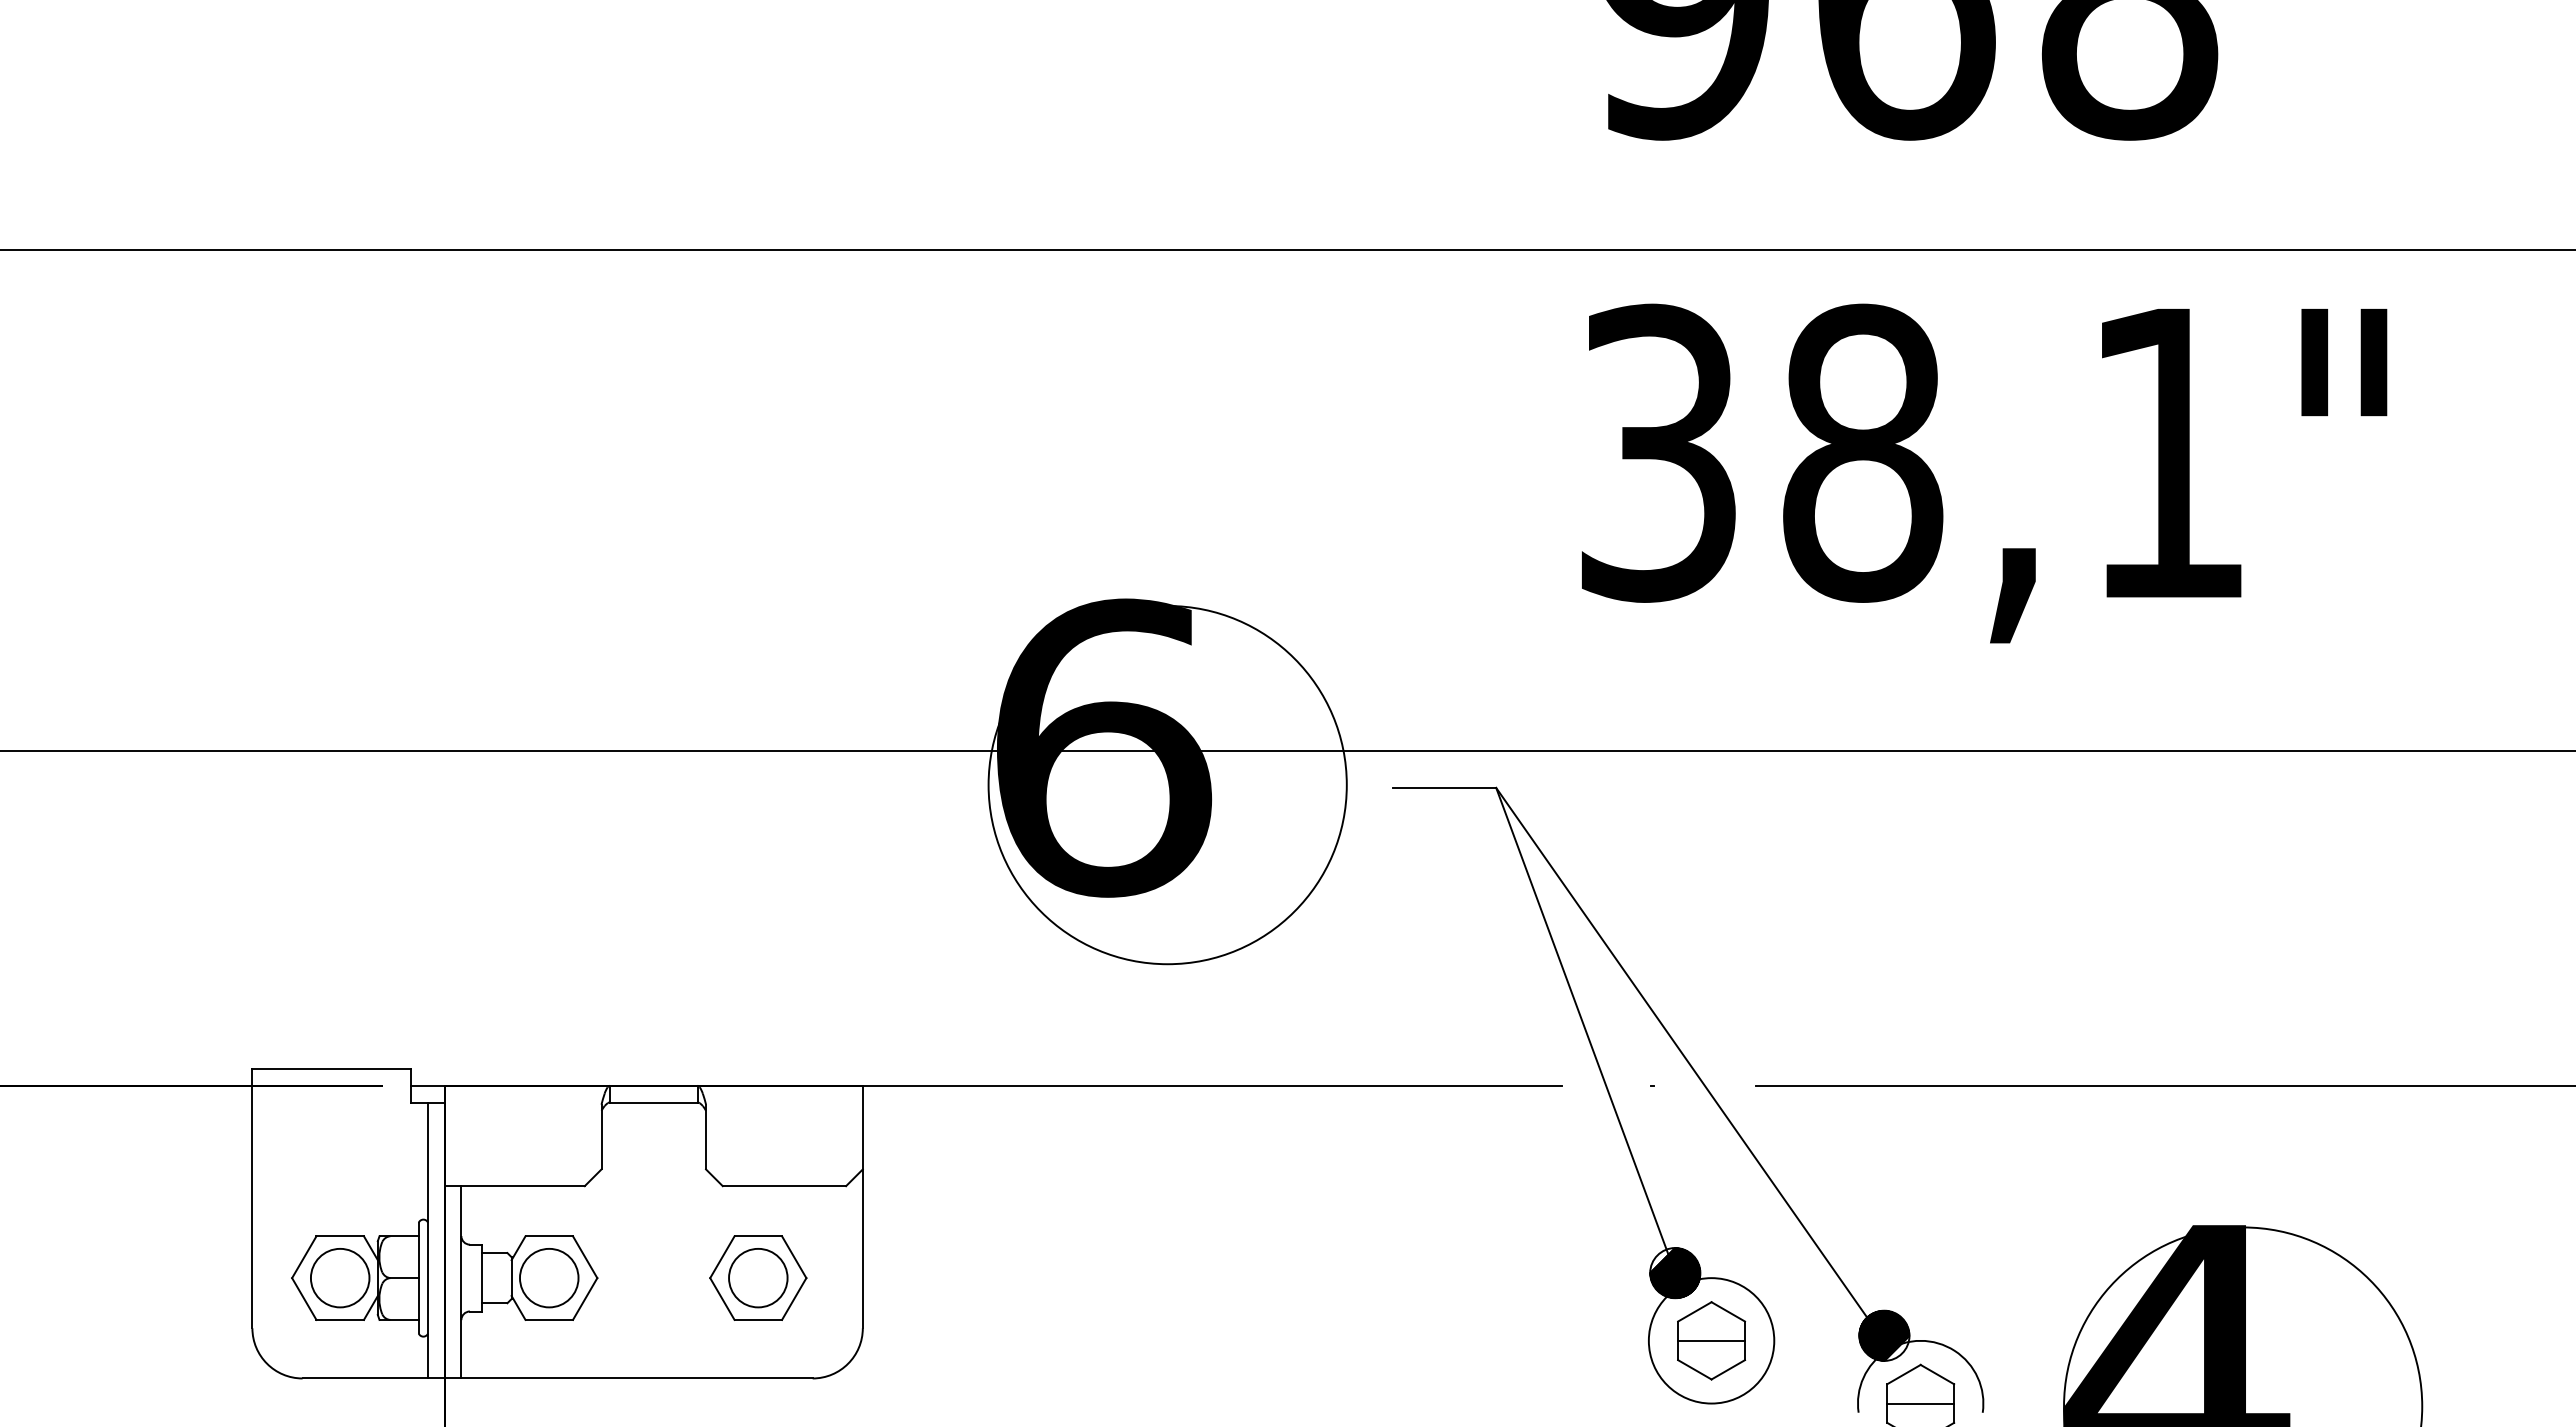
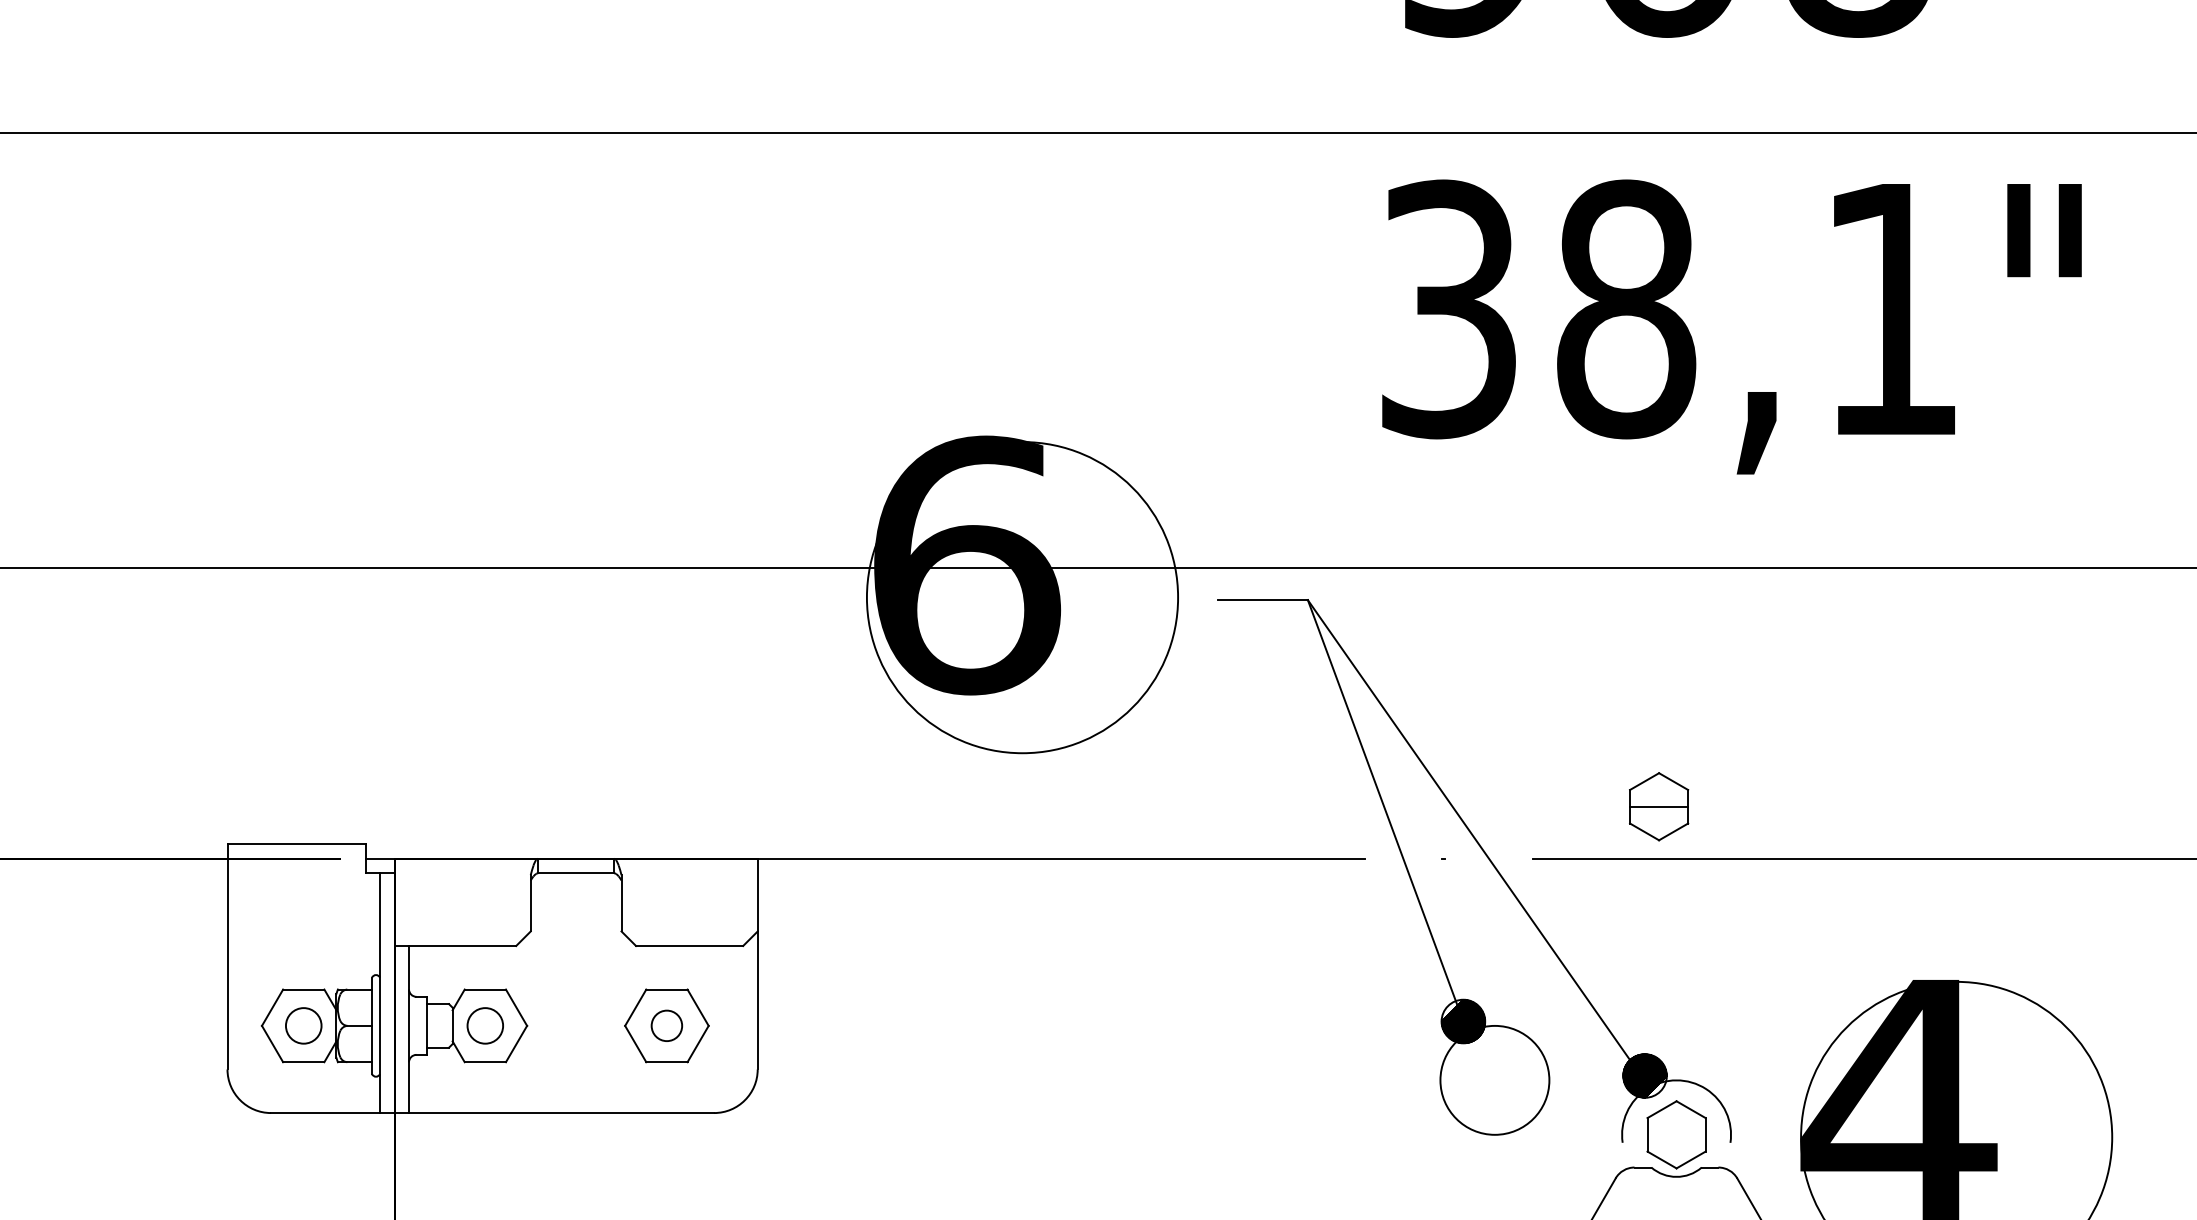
circle: (339, 1277) -> (303, 1025), size x0.7
circle: (549, 1277) -> (485, 1025), size x0.7
circle: (758, 1277) -> (667, 1025), size x0.6
part: (1711, 1340) -> (1659, 806), moved
line: (1920, 1403) -> (1676, 1134), removed

